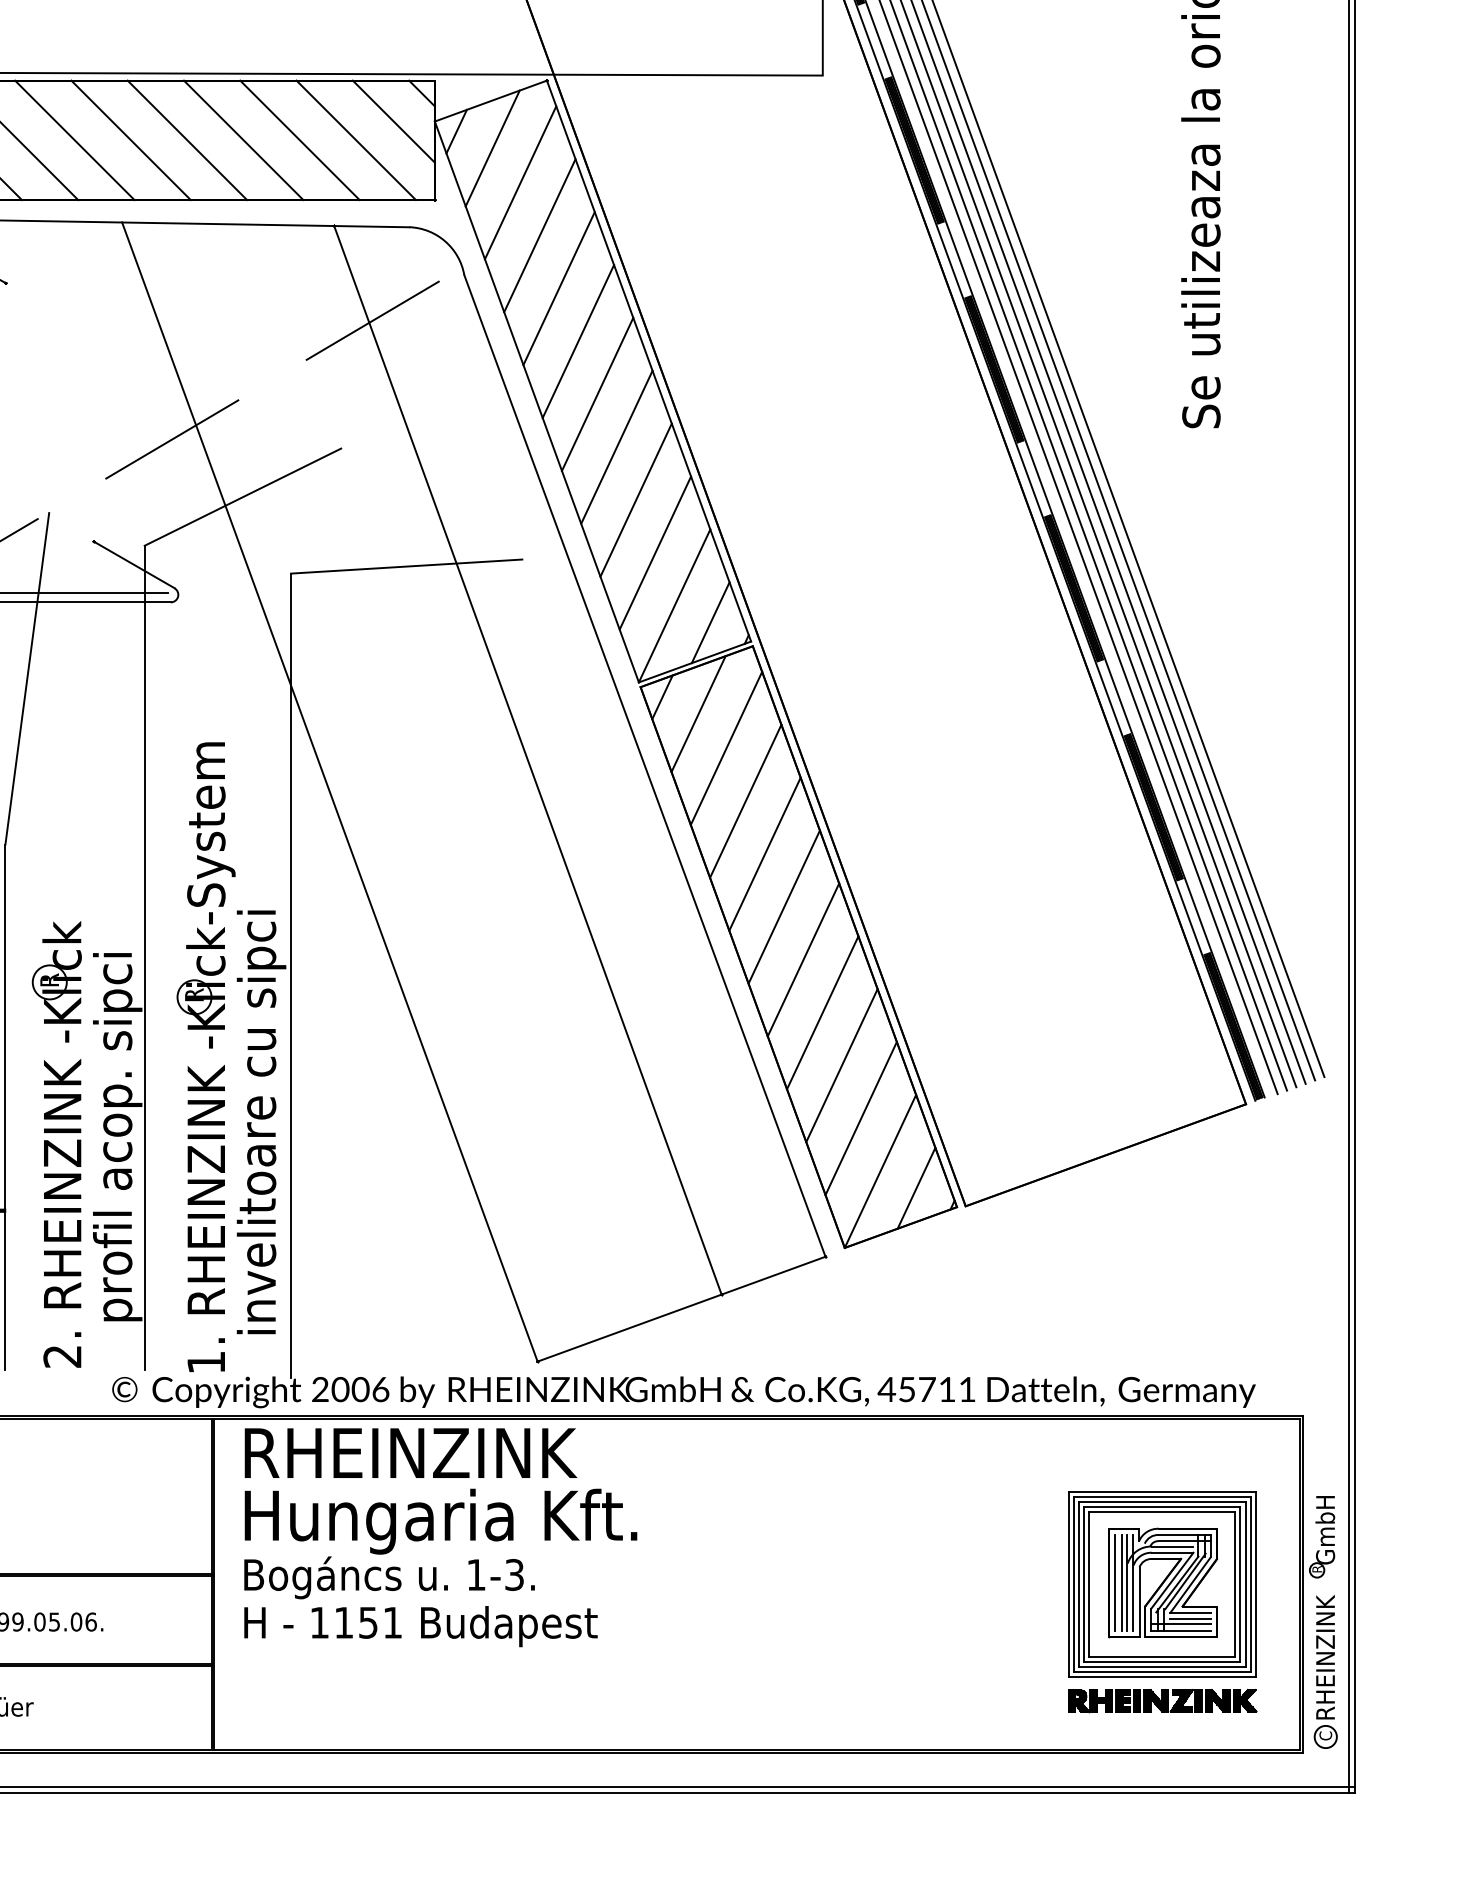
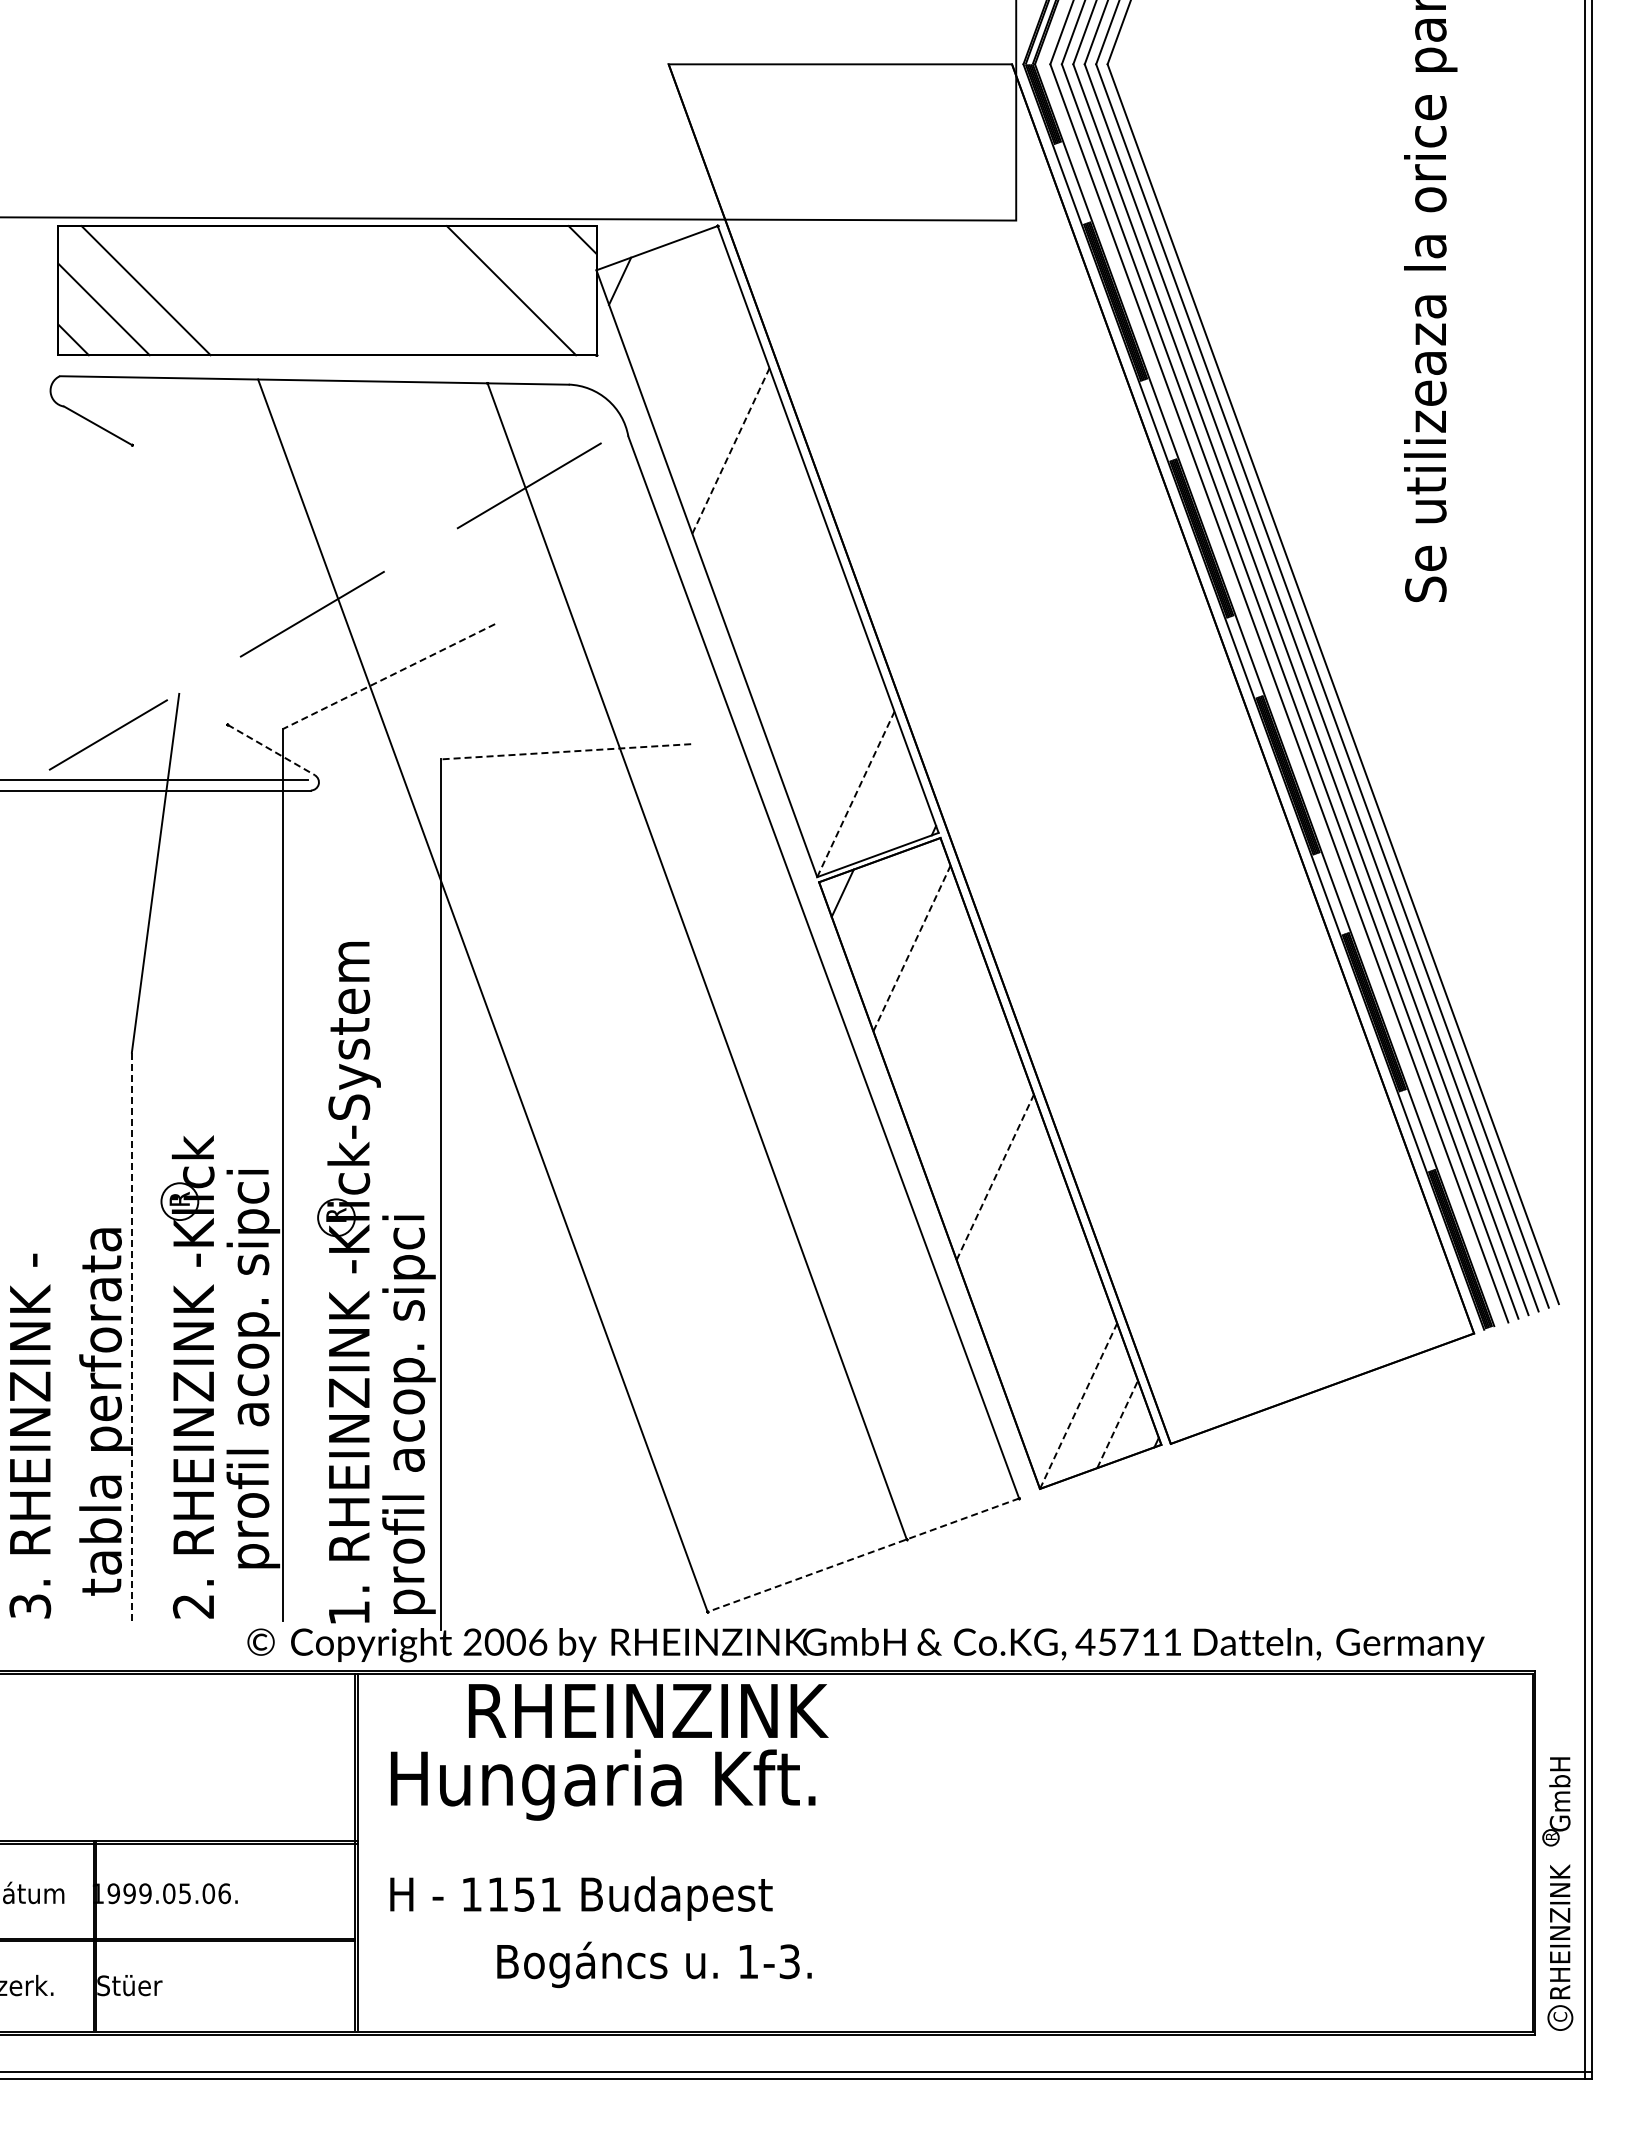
line: (393, 121) -> (551, 270), removed
line: (74, 140) -> (206, 290), removed
line: (130, 140) -> (267, 290), removed
line: (187, 140) -> (328, 290), removed
line: (243, 140) -> (389, 290), removed
line: (299, 140) -> (450, 290), removed
line: (492, 148) -> (658, 299), removed
line: (519, 182) -> (688, 336), removed
line: (539, 235) -> (709, 393), removed
line: (559, 288) -> (731, 450), solid -> dashed
line: (578, 341) -> (751, 508), removed
line: (597, 394) -> (772, 565), removed
line: (616, 447) -> (793, 622), removed
line: (242, 496) -> (388, 676), solid -> dashed
line: (635, 499) -> (813, 679), removed
line: (654, 552) -> (834, 736), removed
line: (134, 565) -> (271, 750), solid -> dashed
line: (406, 566) -> (565, 751), solid -> dashed
line: (675, 605) -> (856, 793), solid -> dashed
line: (710, 622) -> (894, 812), removed
line: (698, 714) -> (881, 911), removed
line: (726, 748) -> (912, 948), solid -> dashed
line: (745, 801) -> (932, 1005), removed
line: (764, 853) -> (953, 1062), removed
line: (784, 907) -> (974, 1120), removed
line: (803, 959) -> (995, 1176), solid -> dashed
line: (822, 1012) -> (1015, 1234), removed
line: (841, 1065) -> (1036, 1291), removed
line: (5, 1107) -> (131, 1337), solid -> dashed
line: (860, 1118) -> (1057, 1348), removed
text: (261, 1136) -> (408, 1368), invelitoare cu sipci -> profil acop. sipci
line: (880, 1170) -> (1078, 1405), solid -> dashed
line: (916, 1187) -> (1117, 1423), solid -> dashed
line: (681, 1309) -> (863, 1555), solid -> dashed
text: (410, 1452) -> (648, 1710), moved
text: (389, 1577) -> (654, 1964), moved
part: (1162, 1602) -> (1383, 1872), removed

